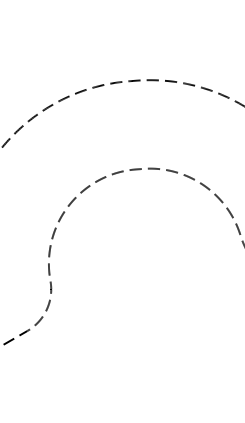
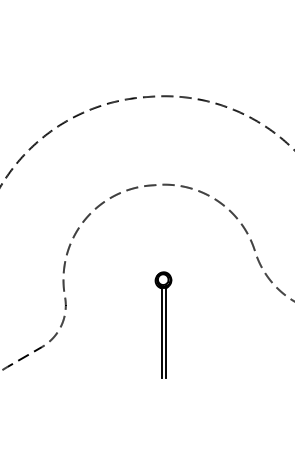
part: (148, 308) -> (163, 324), added

